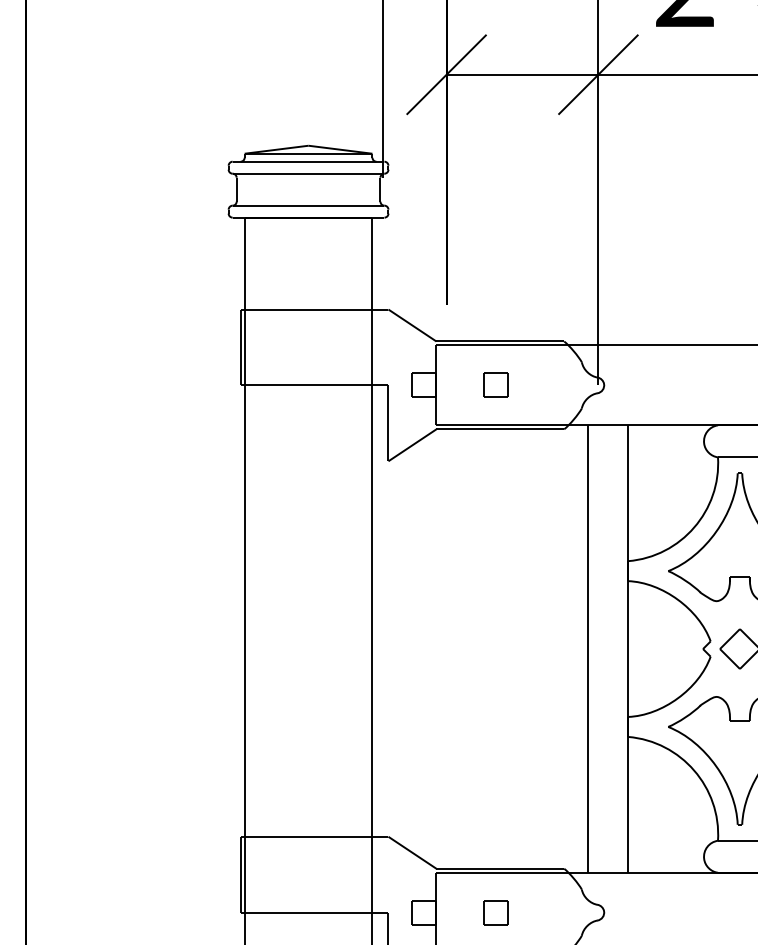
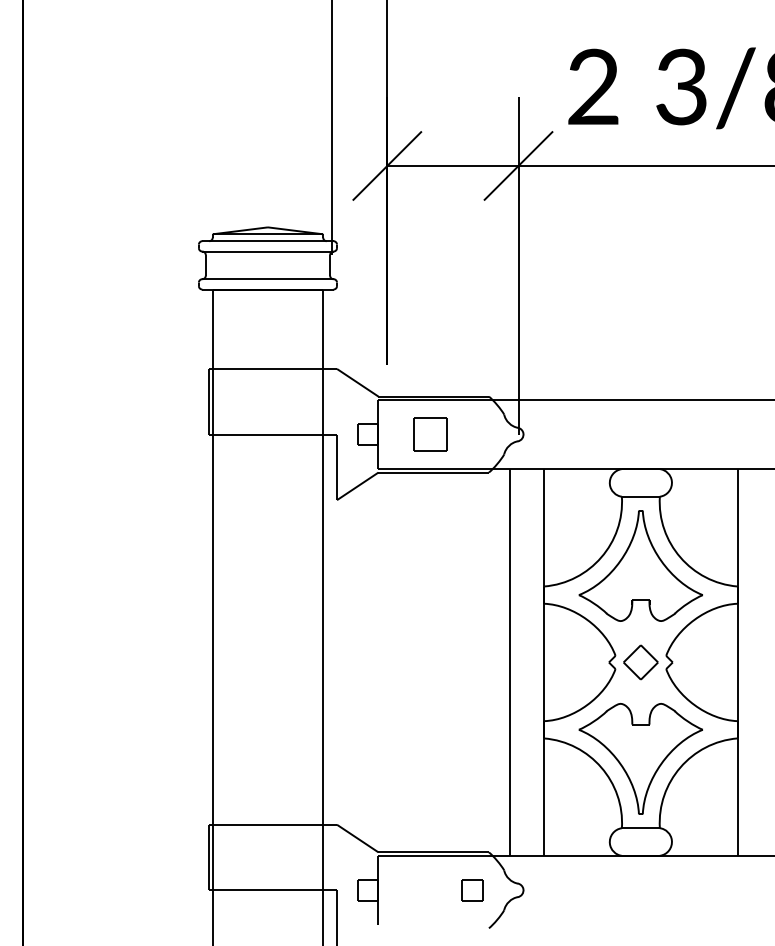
part: (496, 385) -> (430, 434), size x1.6
part: (496, 912) -> (472, 890), moved

